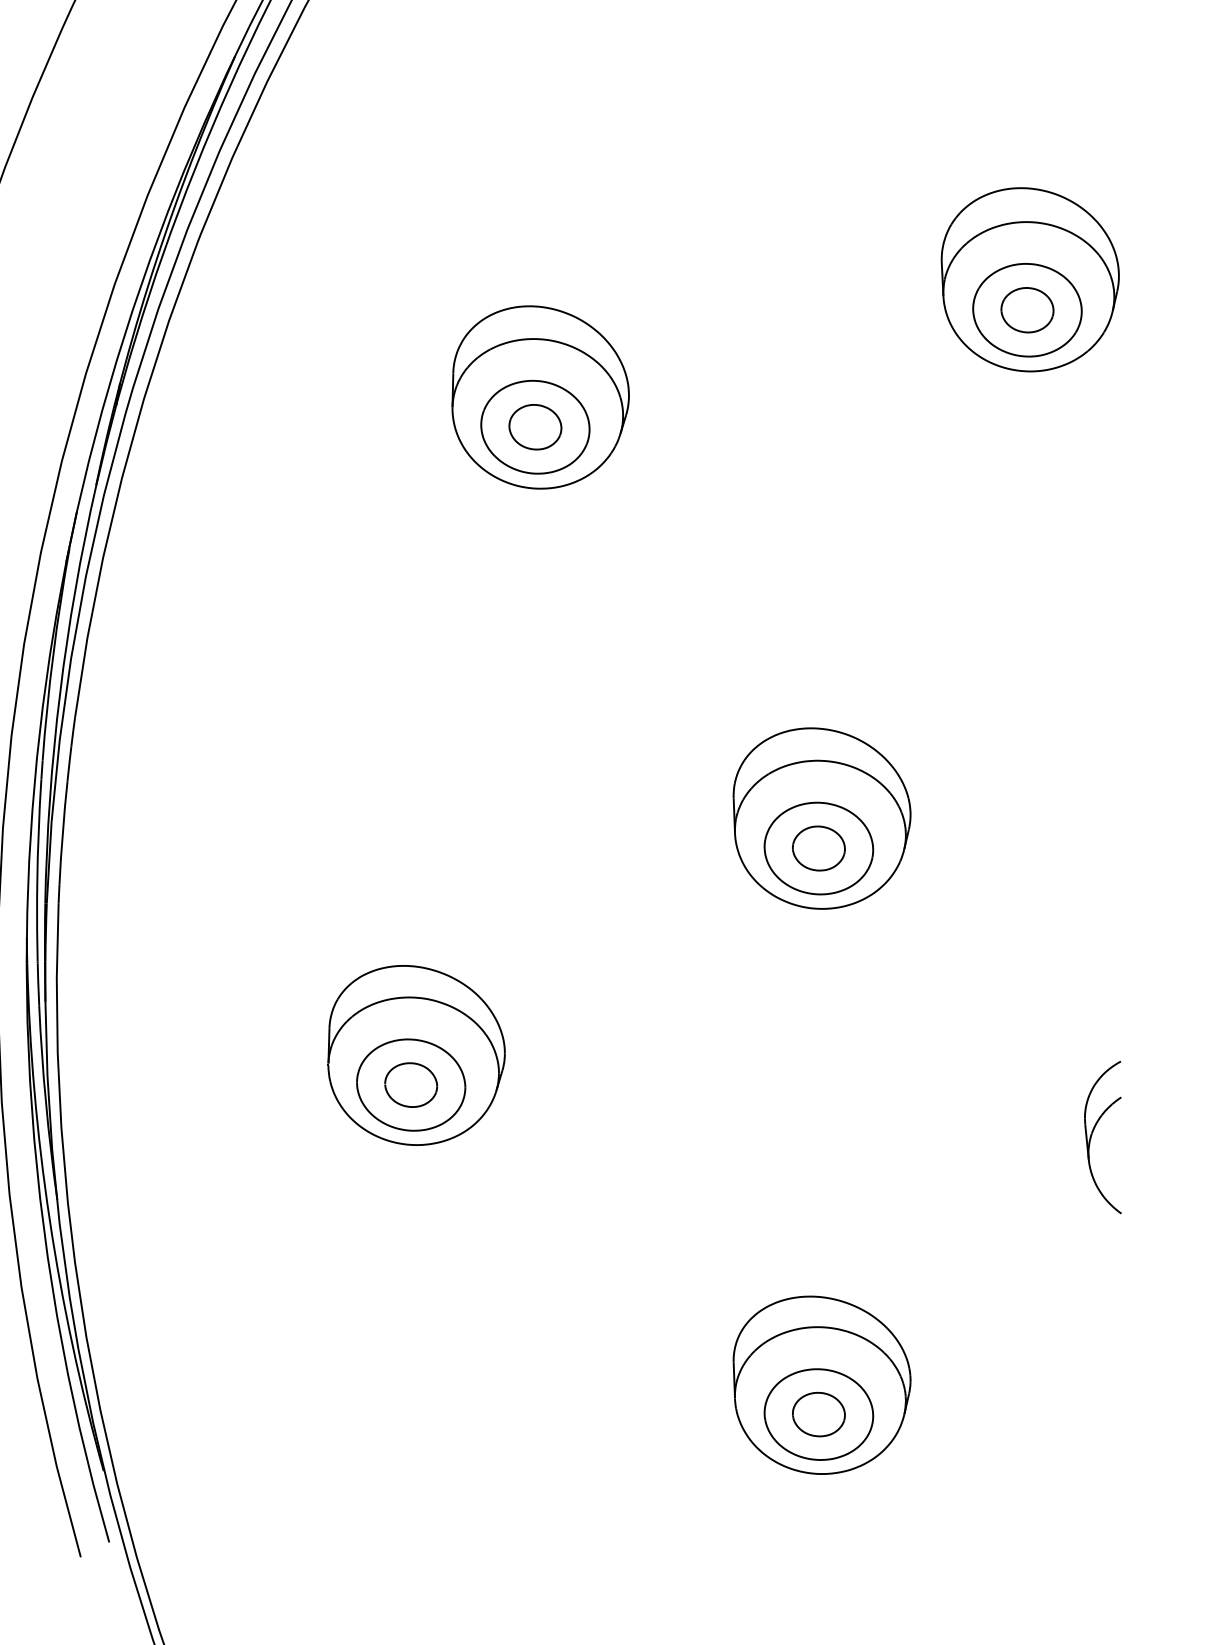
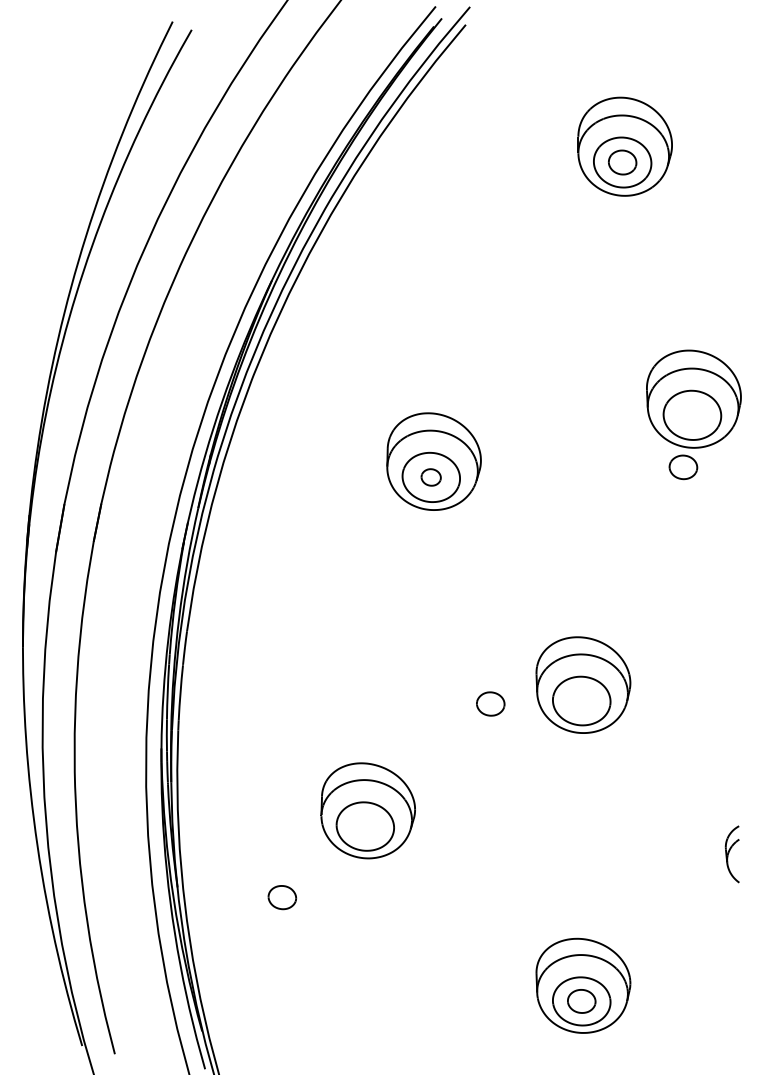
part: (1027, 310) -> (683, 467), moved
part: (533, 427) -> (430, 477), size x0.7
part: (818, 847) -> (490, 703), moved
part: (411, 1084) -> (282, 897), moved
part: (1102, 1137) -> (732, 854), size x0.7

